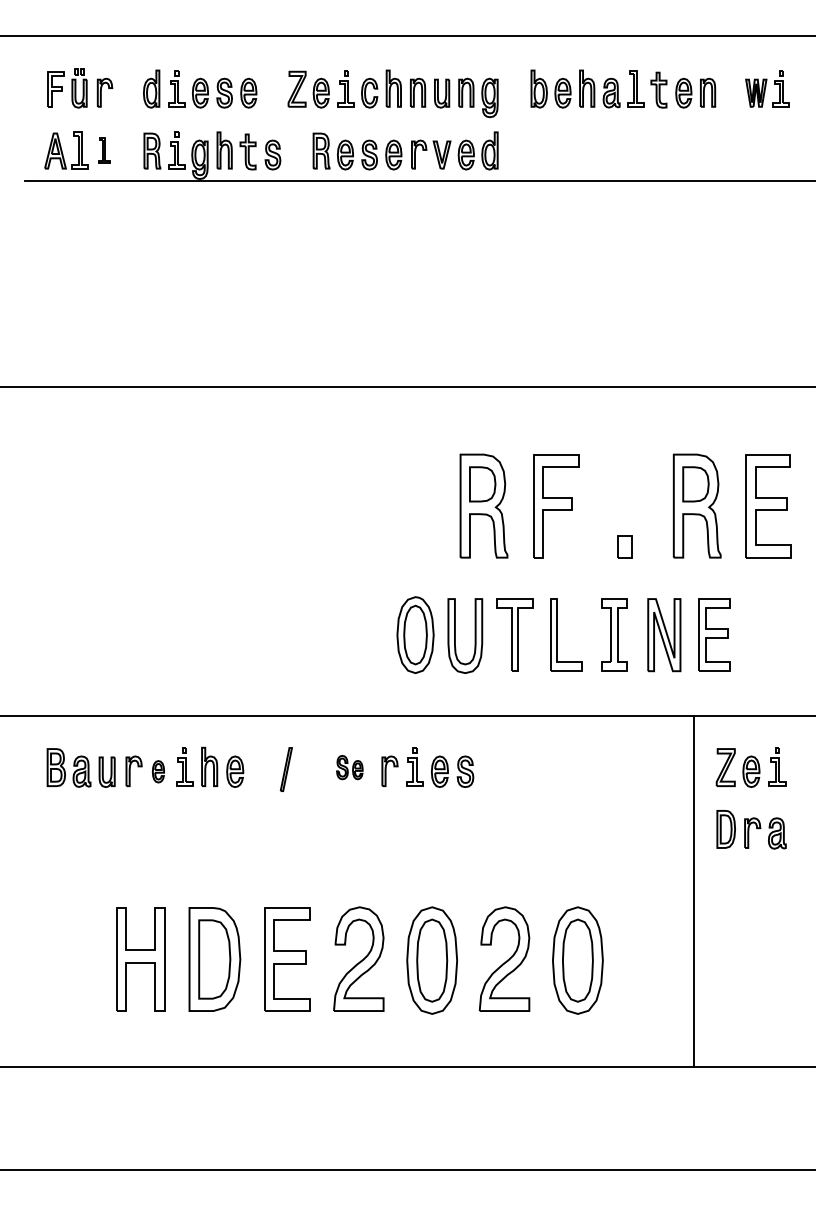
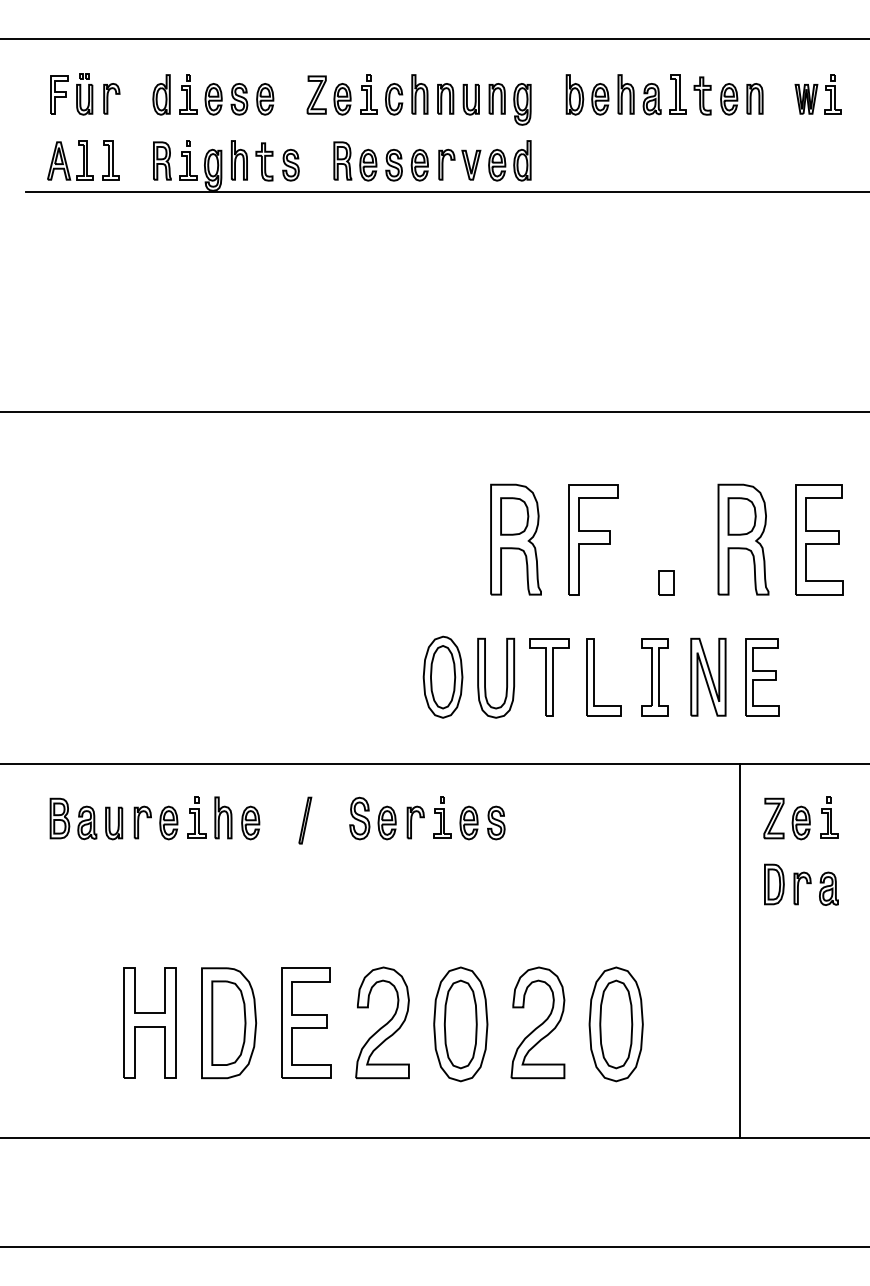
part: (103, 150) -> (110, 160), size x1.43
part: (349, 767) -> (372, 818), size x1.67
part: (158, 771) -> (168, 822), size x1.43

